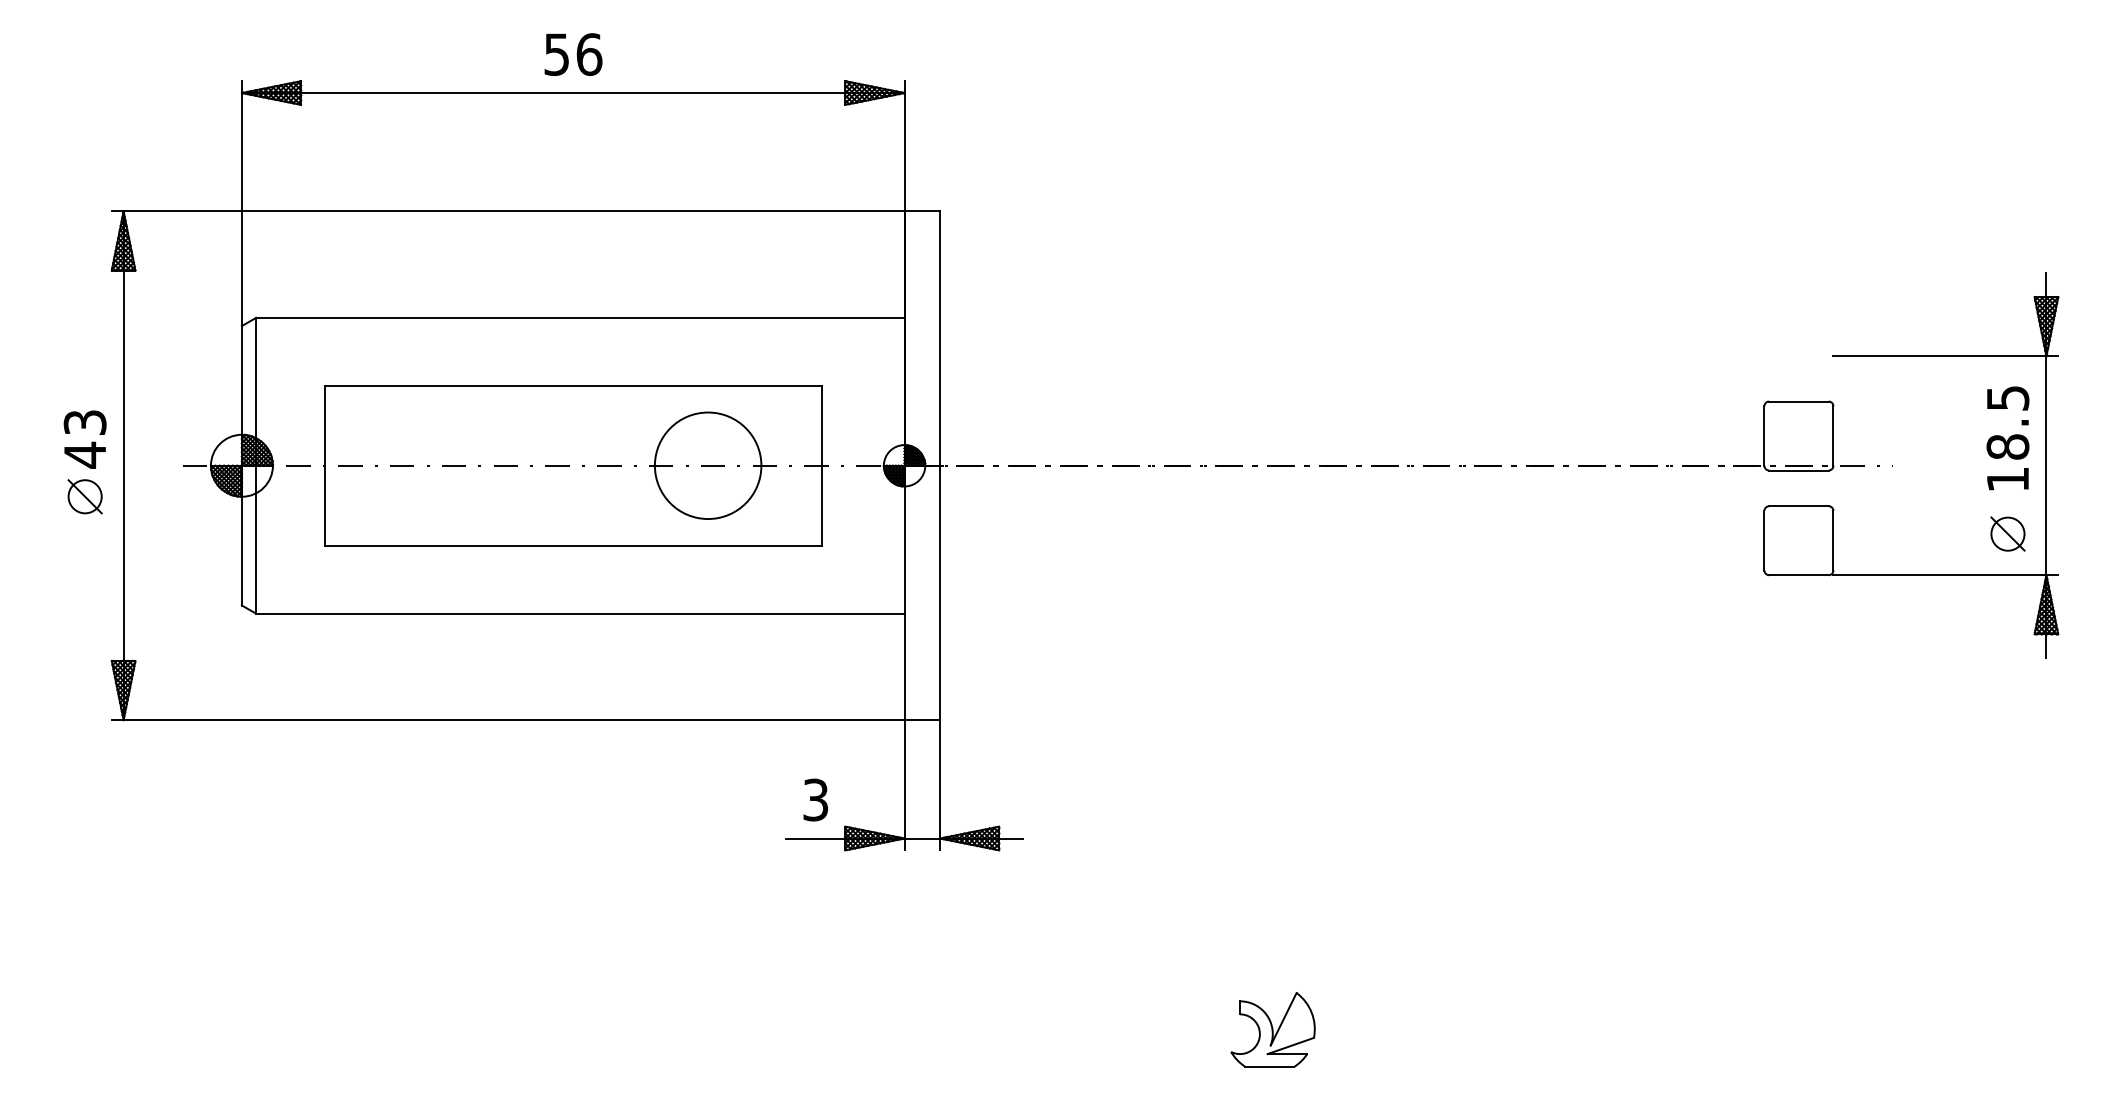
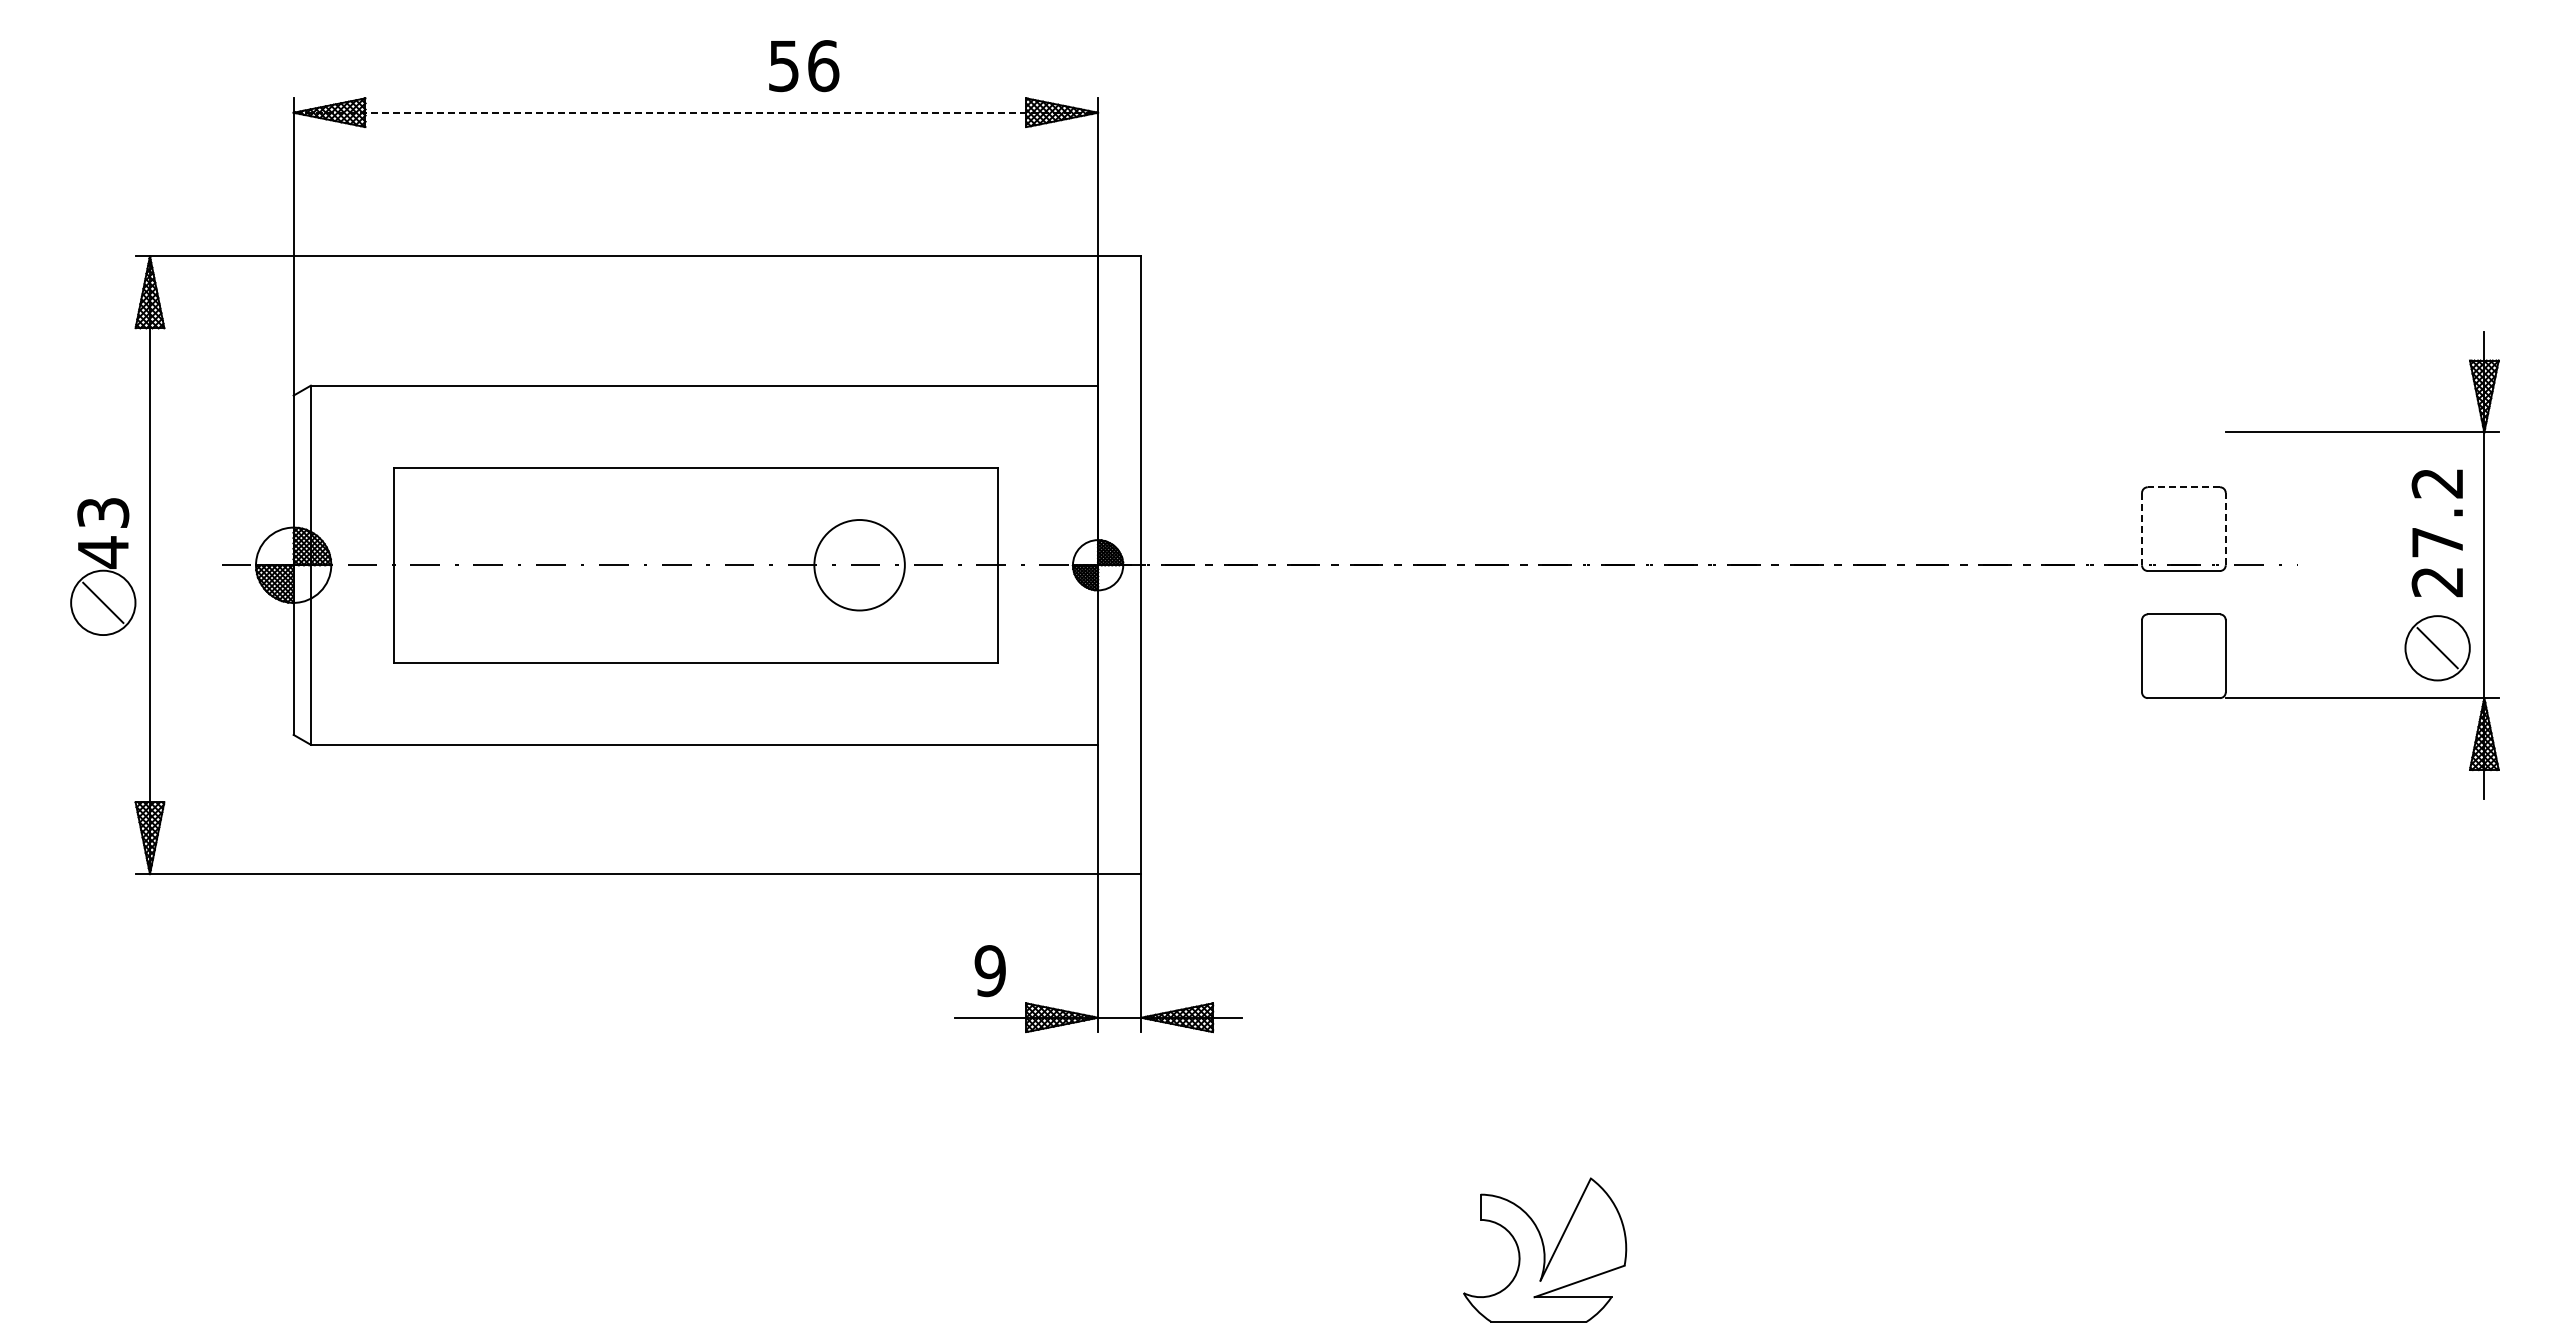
text: (573, 54) -> (804, 66), moved
line: (573, 92) -> (696, 112), solid -> dashed
line: (1798, 401) -> (2183, 487), solid -> dashed
line: (1833, 435) -> (2225, 528), solid -> dashed
line: (1764, 436) -> (2142, 529), solid -> dashed
text: (2007, 439) -> (2437, 533), 18.5 -> 27.2
circle: (708, 465) -> (859, 564), size x0.7
circle: (85, 496) -> (103, 602), size x1.6
circle: (2007, 534) -> (2437, 648), size x1.6
text: (815, 799) -> (989, 970), 3 -> 9
part: (1273, 1029) -> (1545, 1249), size x1.6

